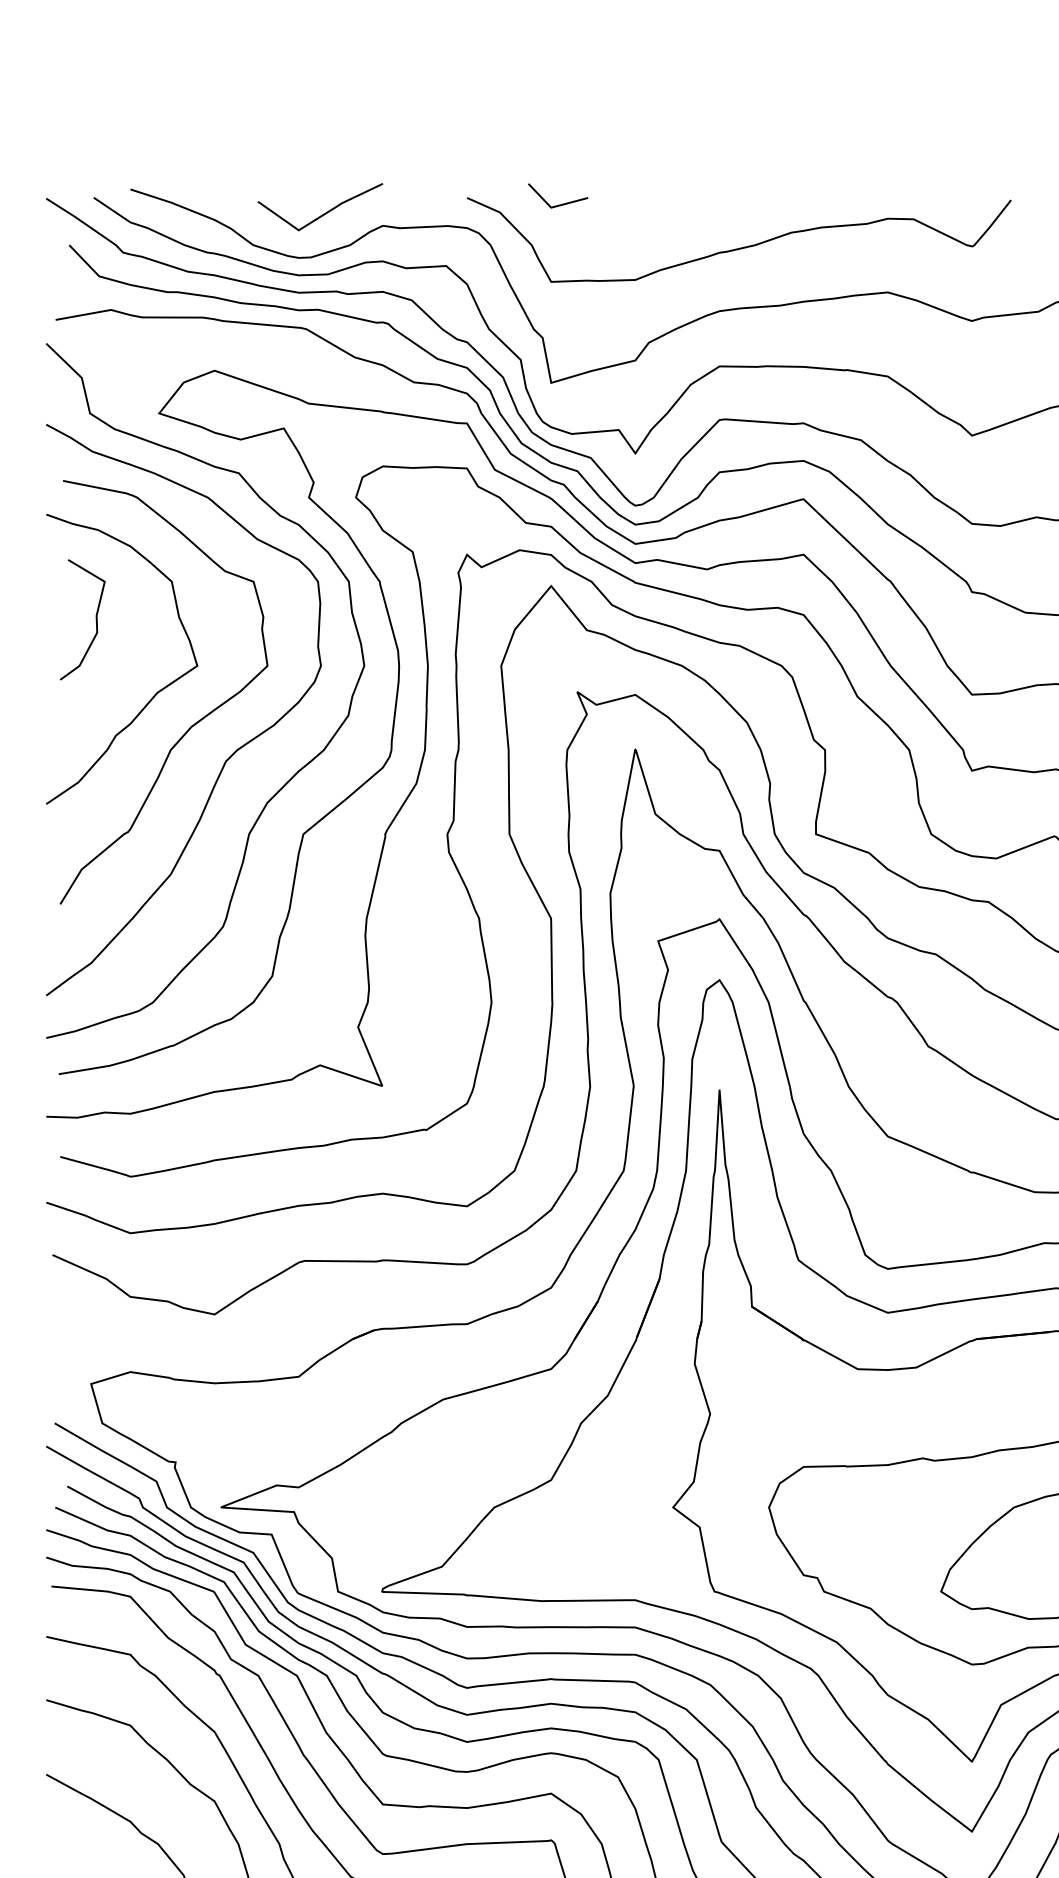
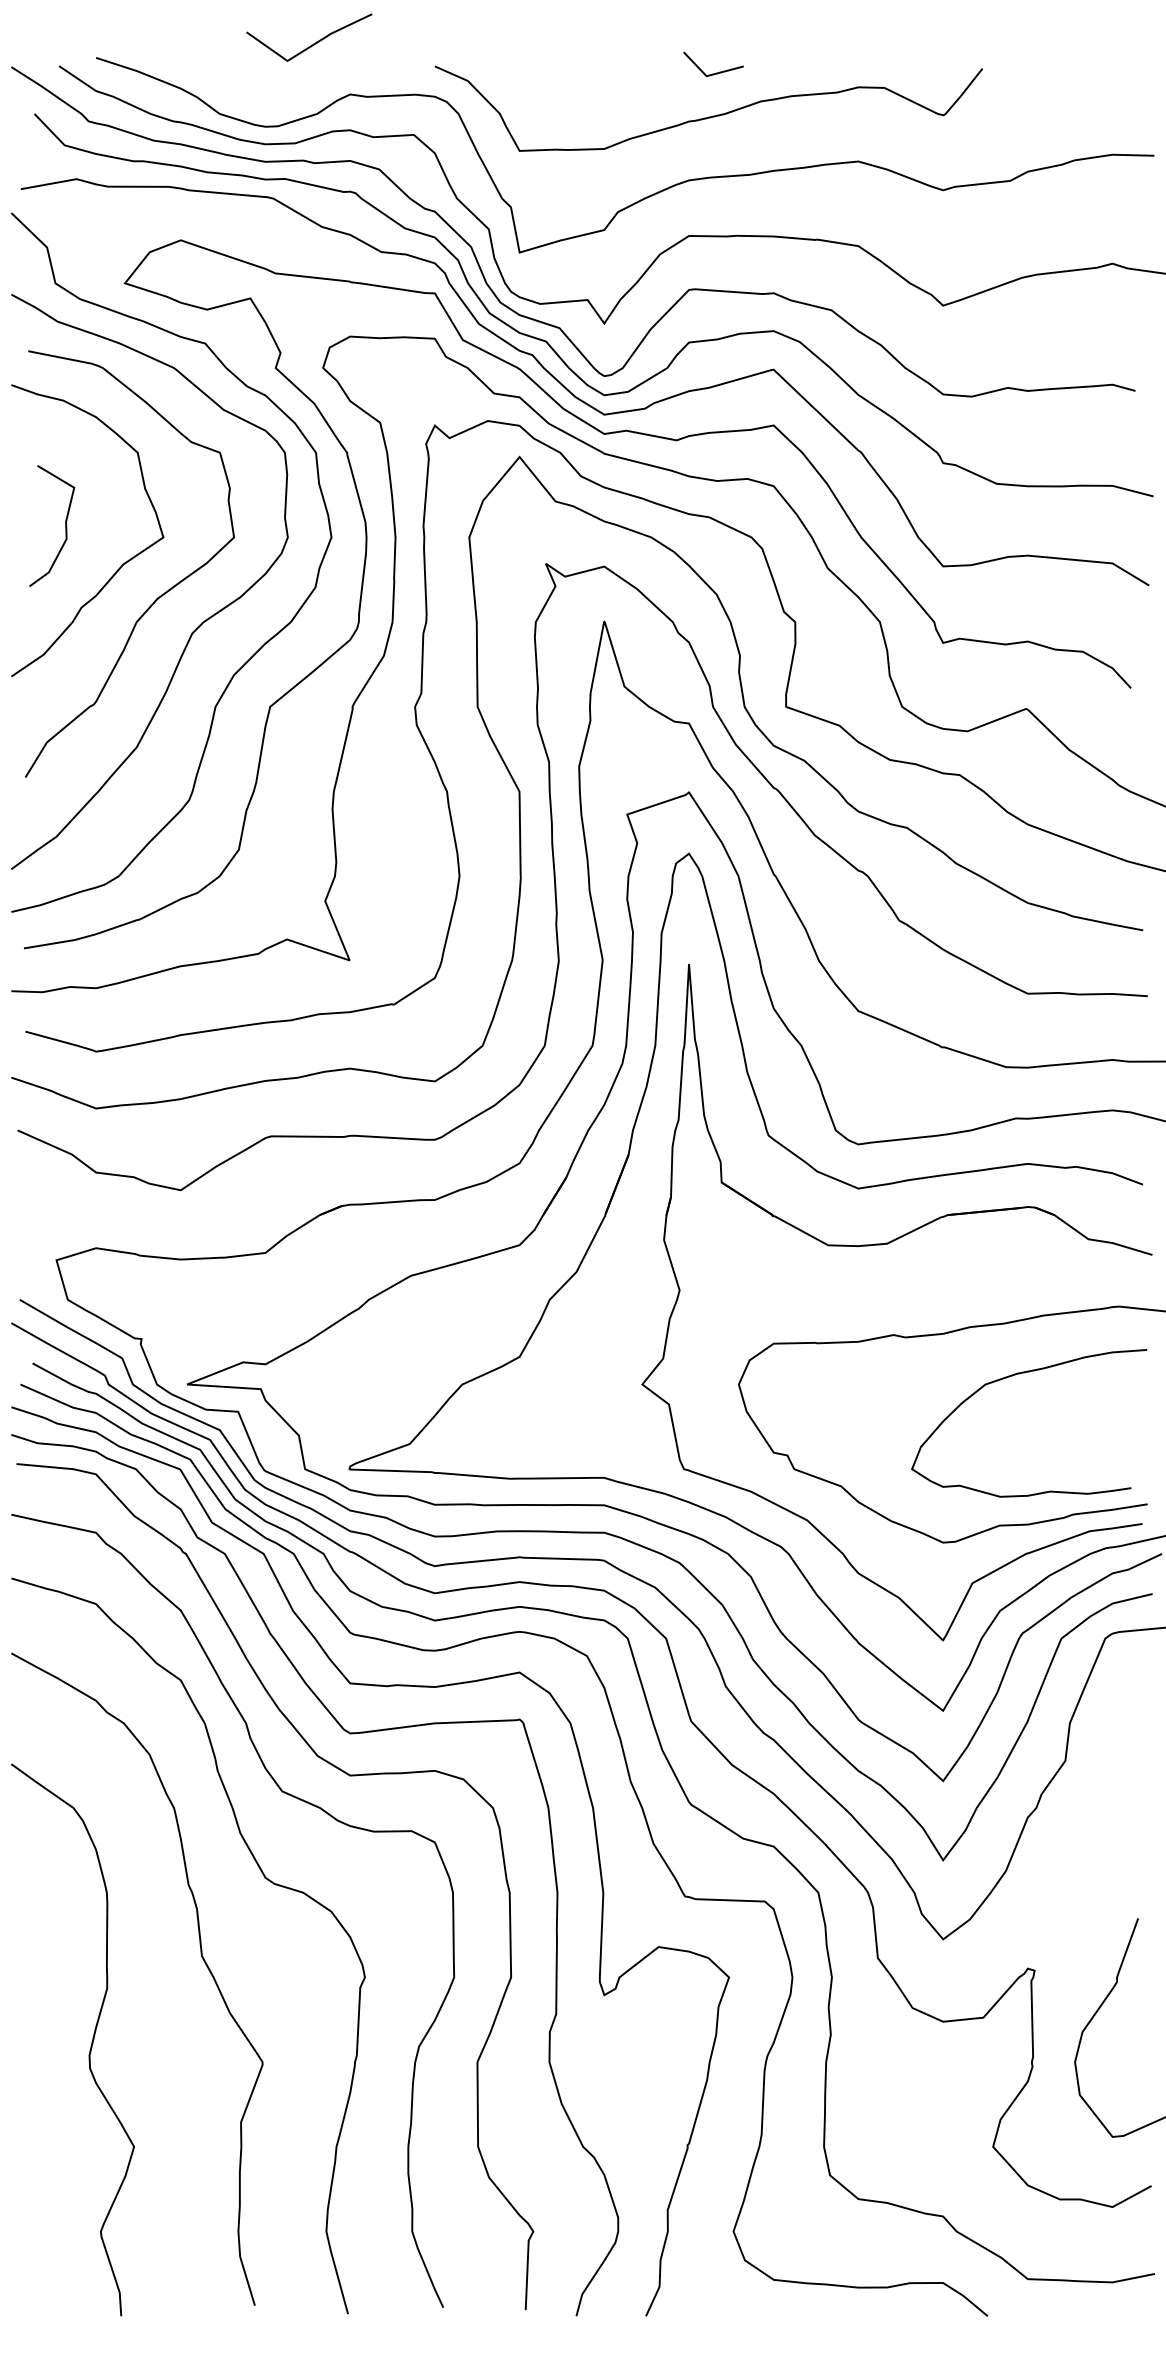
line: (561, 203) -> (716, 72), moved
line: (324, 212) -> (313, 43), moved
curve: (96, 619) -> (65, 525), moved

